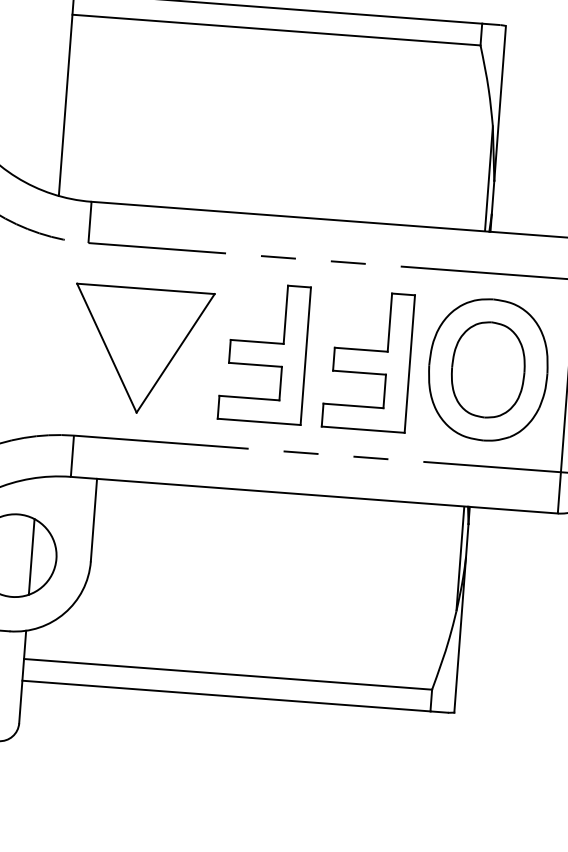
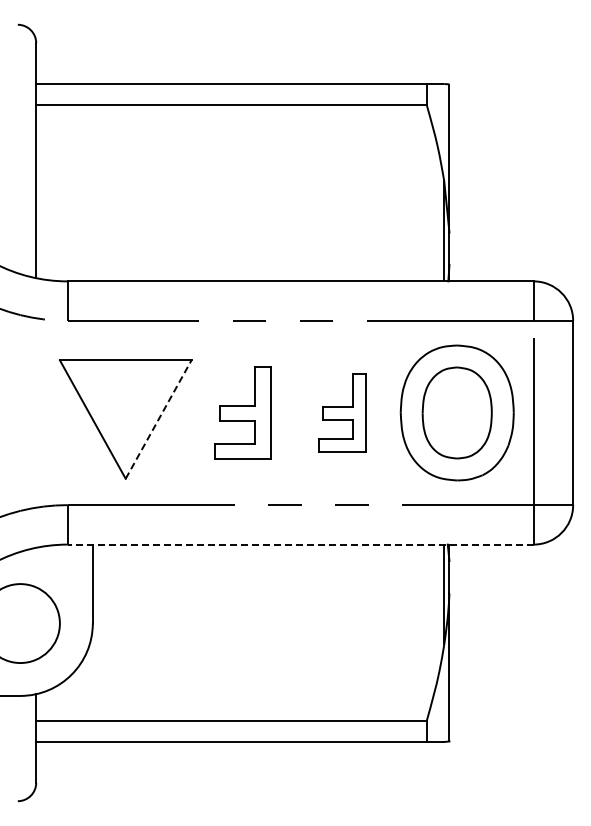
part: (263, 352) -> (242, 412), size x0.7
line: (175, 353) -> (158, 419), solid -> dashed
part: (368, 360) -> (342, 412), size x0.6
line: (314, 495) -> (300, 544), solid -> dashed
line: (31, 556) -> (36, 623), removed

